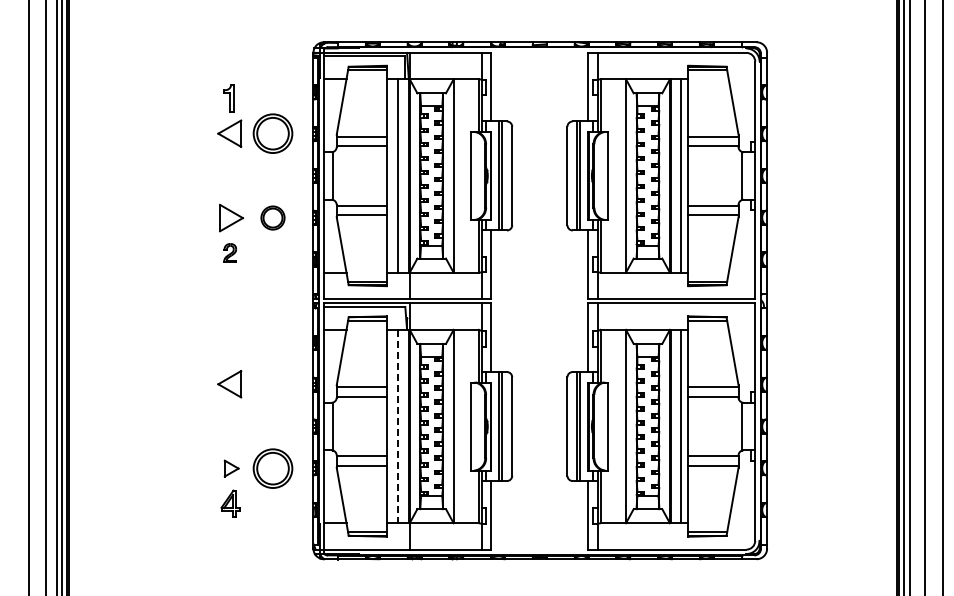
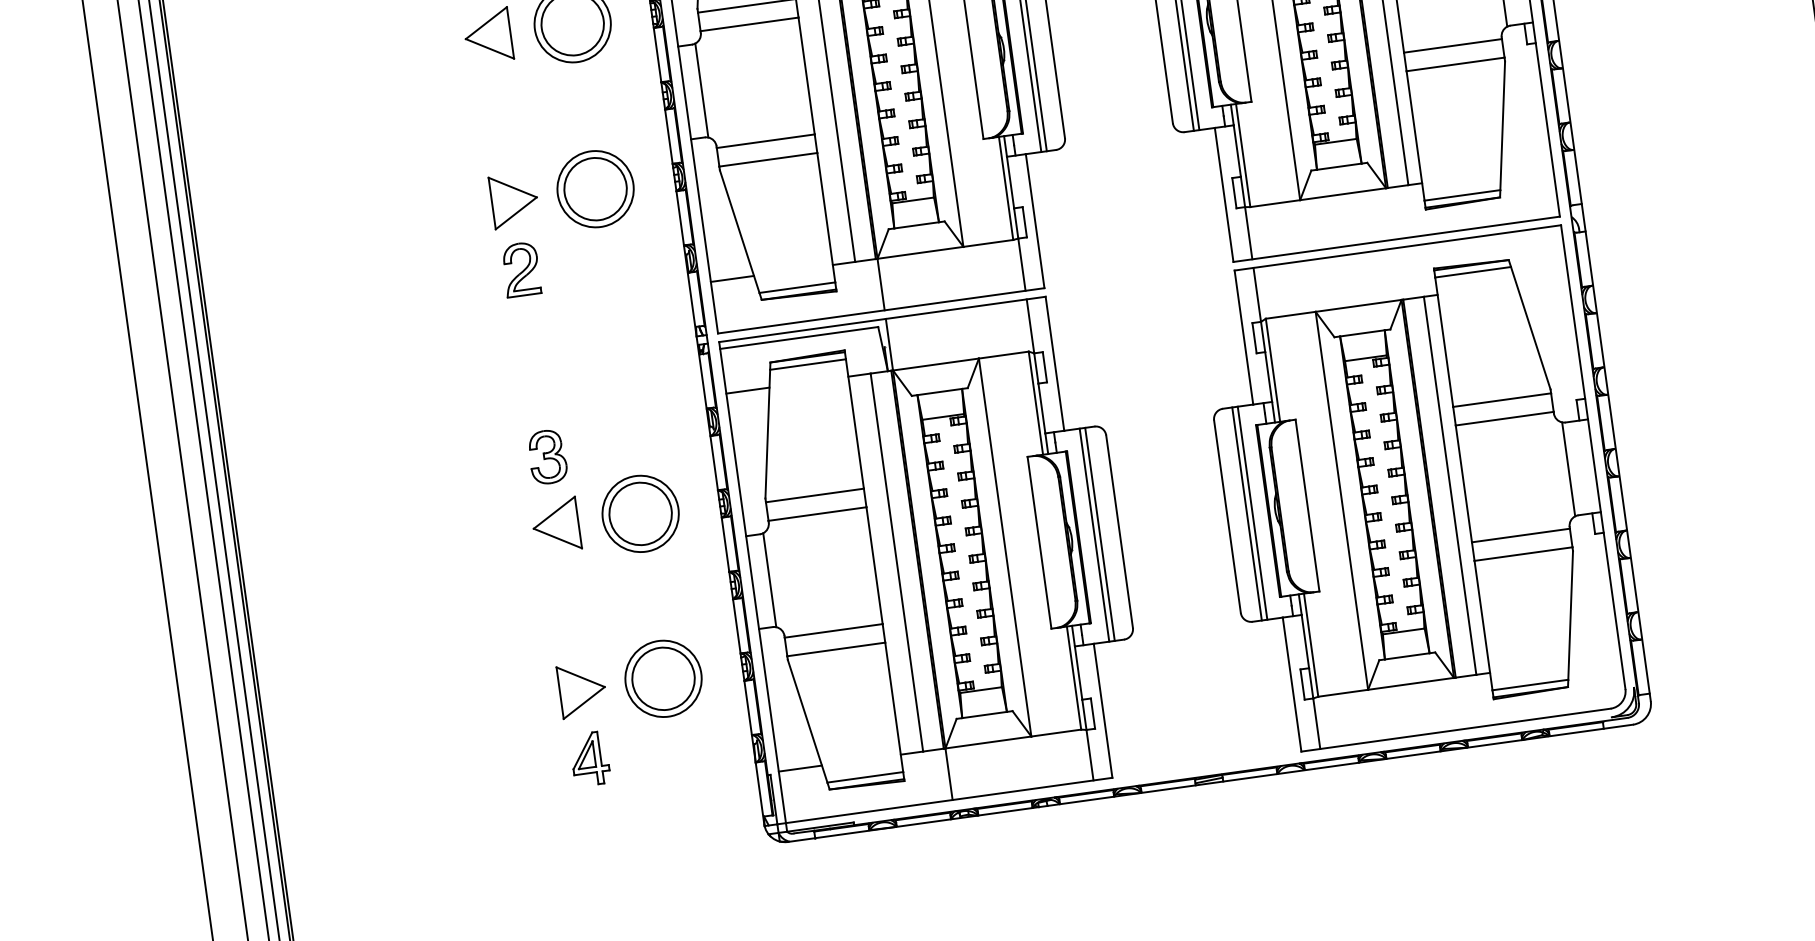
part: (272, 217) -> (594, 188), size x1.67
part: (229, 252) -> (519, 268), size x1.43
part: (230, 349) -> (548, 457), added
part: (272, 384) -> (639, 514), added
line: (398, 426) -> (897, 562), dashed -> solid
part: (231, 468) -> (582, 689), size x1.67

